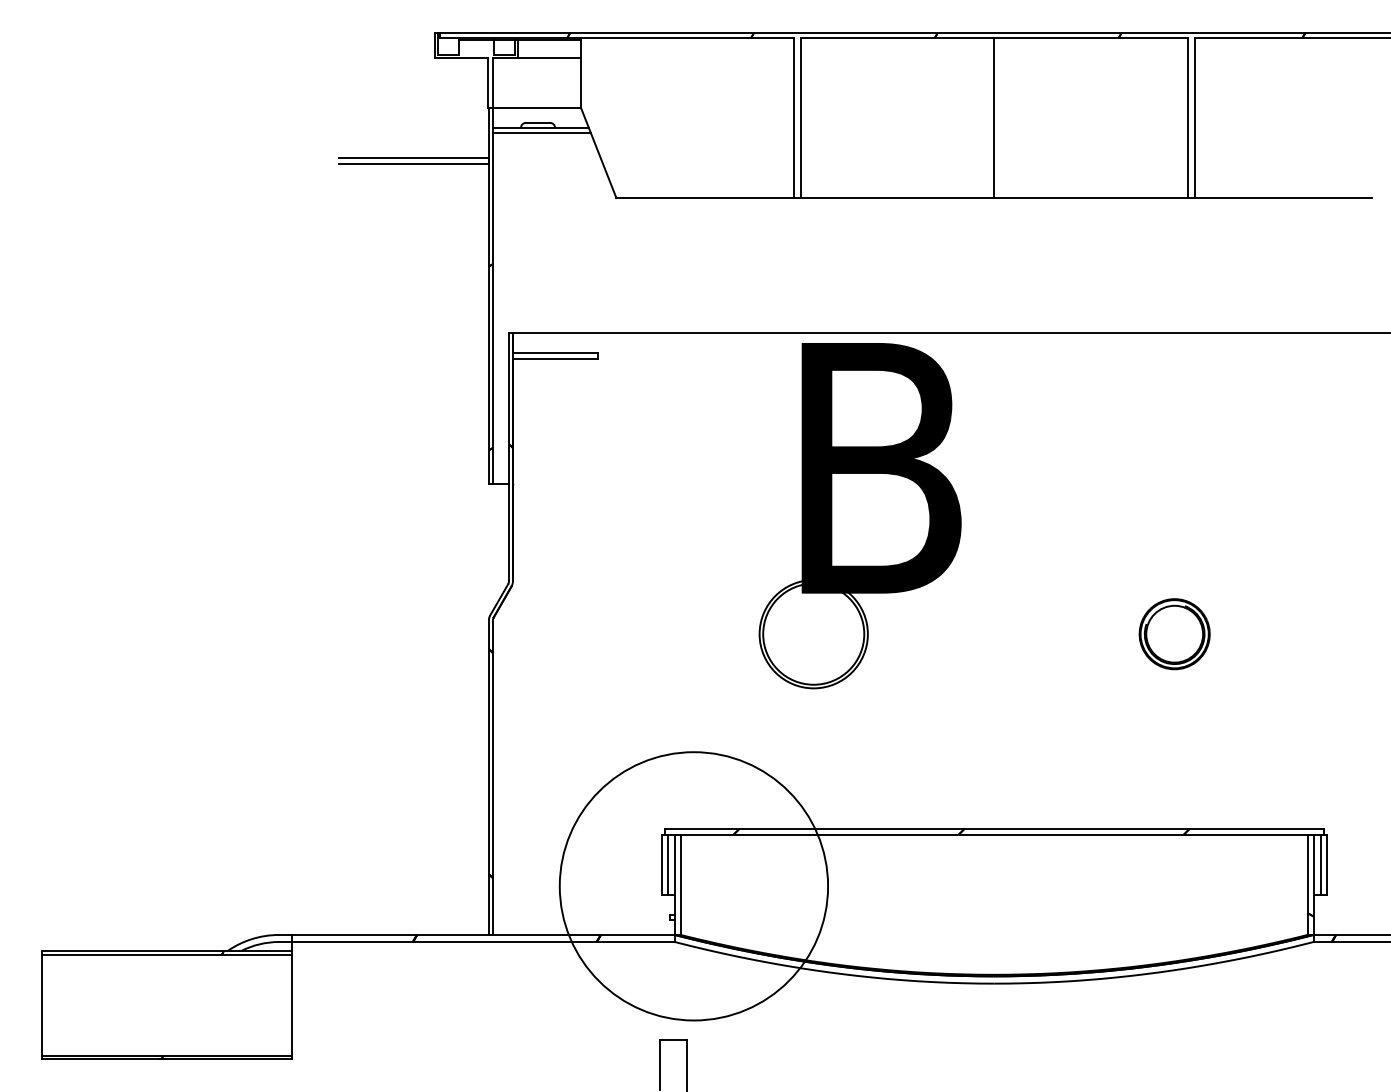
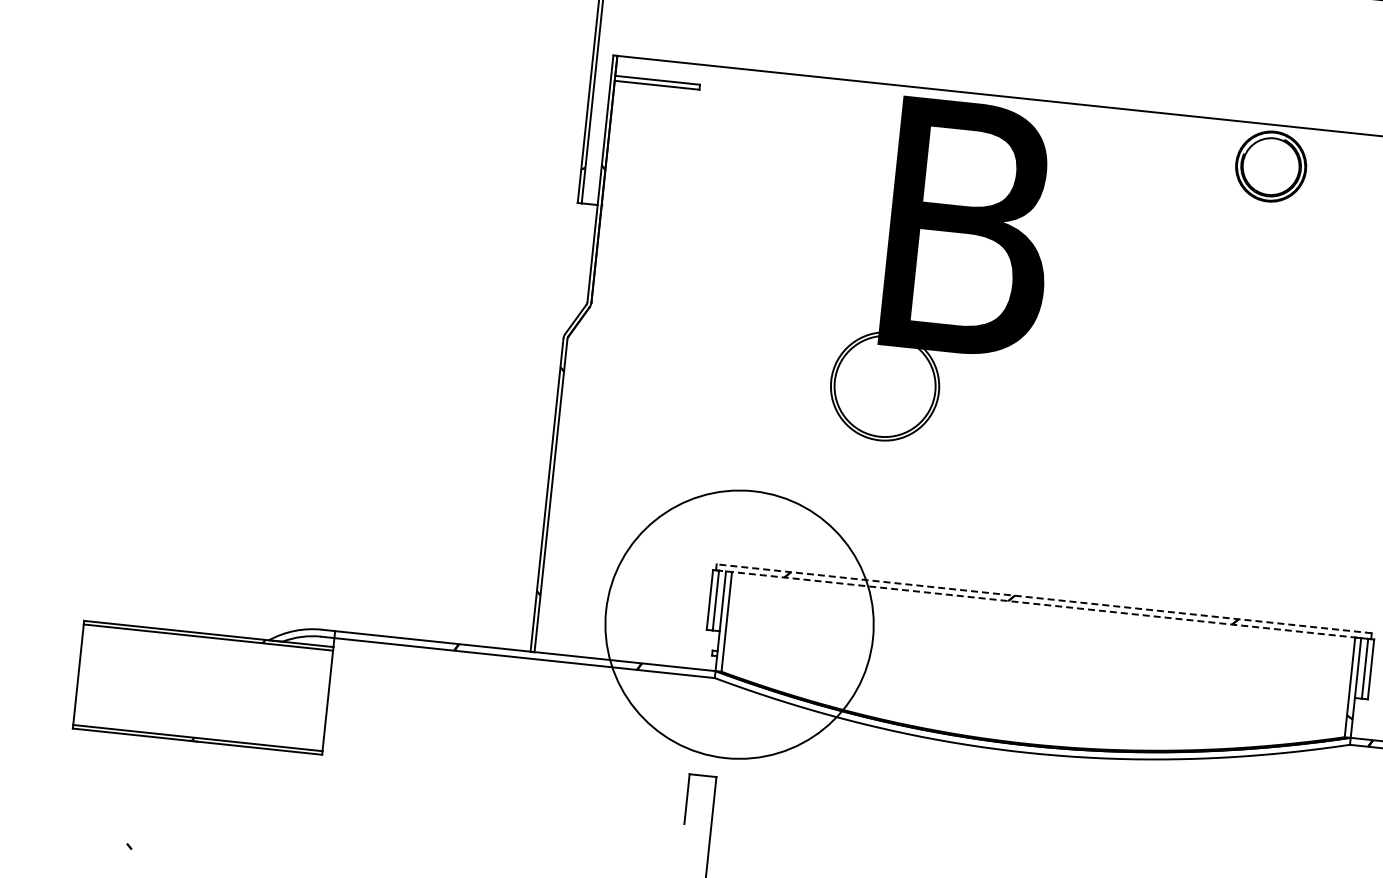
part: (1174, 634) -> (1270, 166), moved
line: (993, 828) -> (1043, 598), solid -> dashed
line: (994, 834) -> (1043, 604), solid -> dashed

